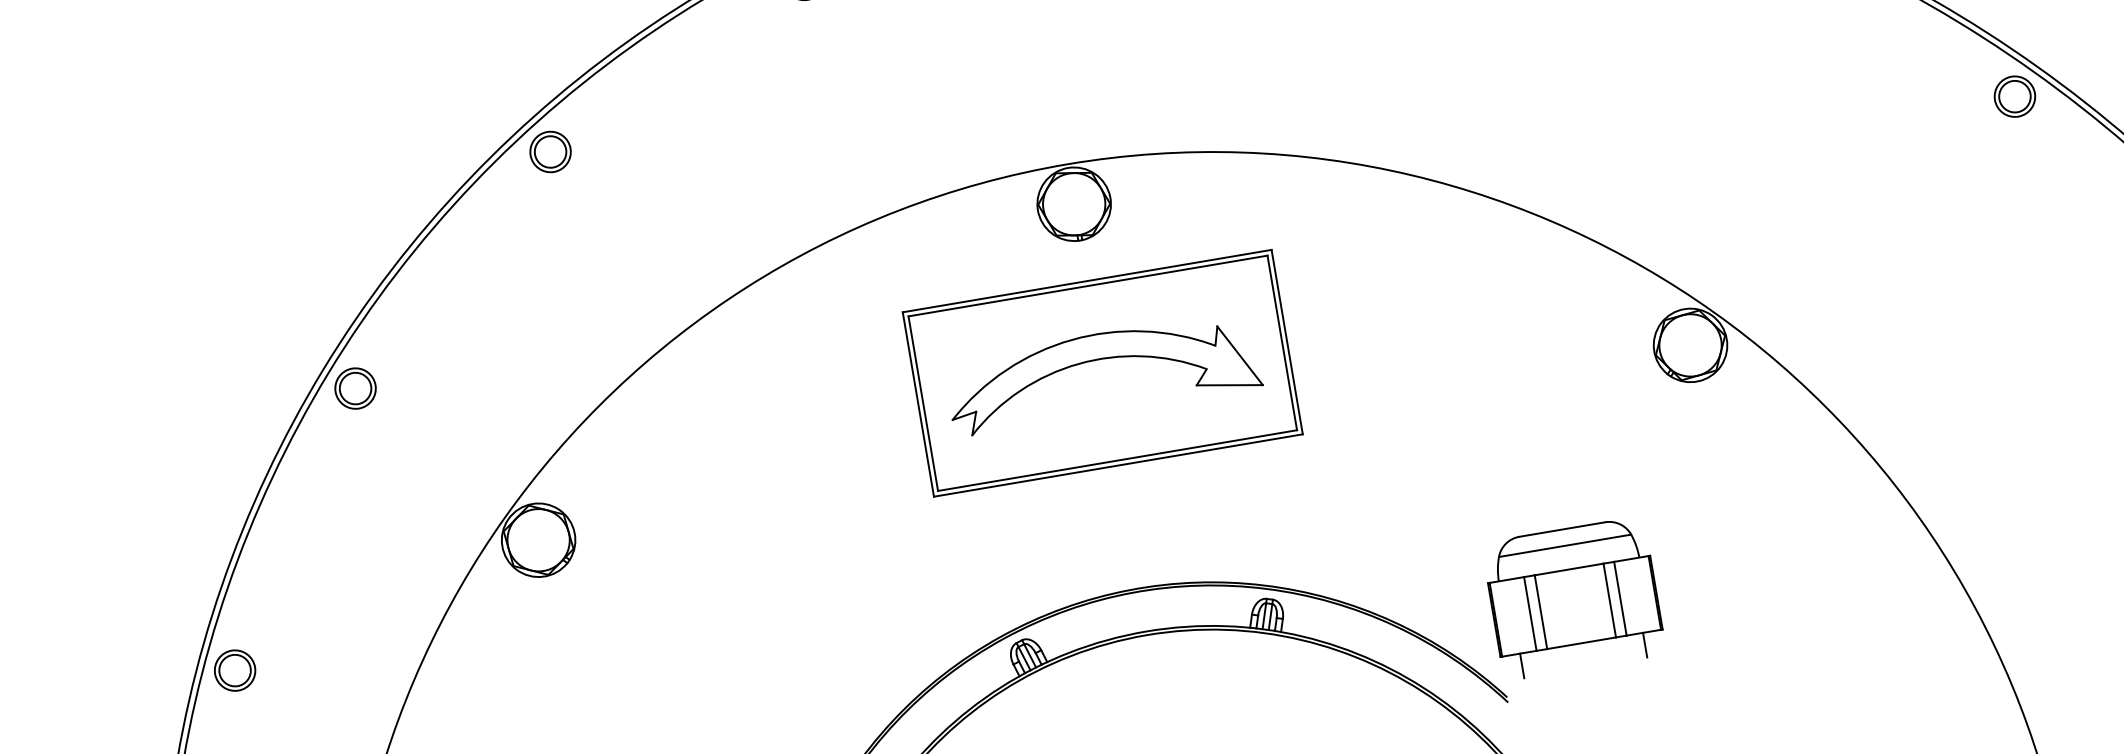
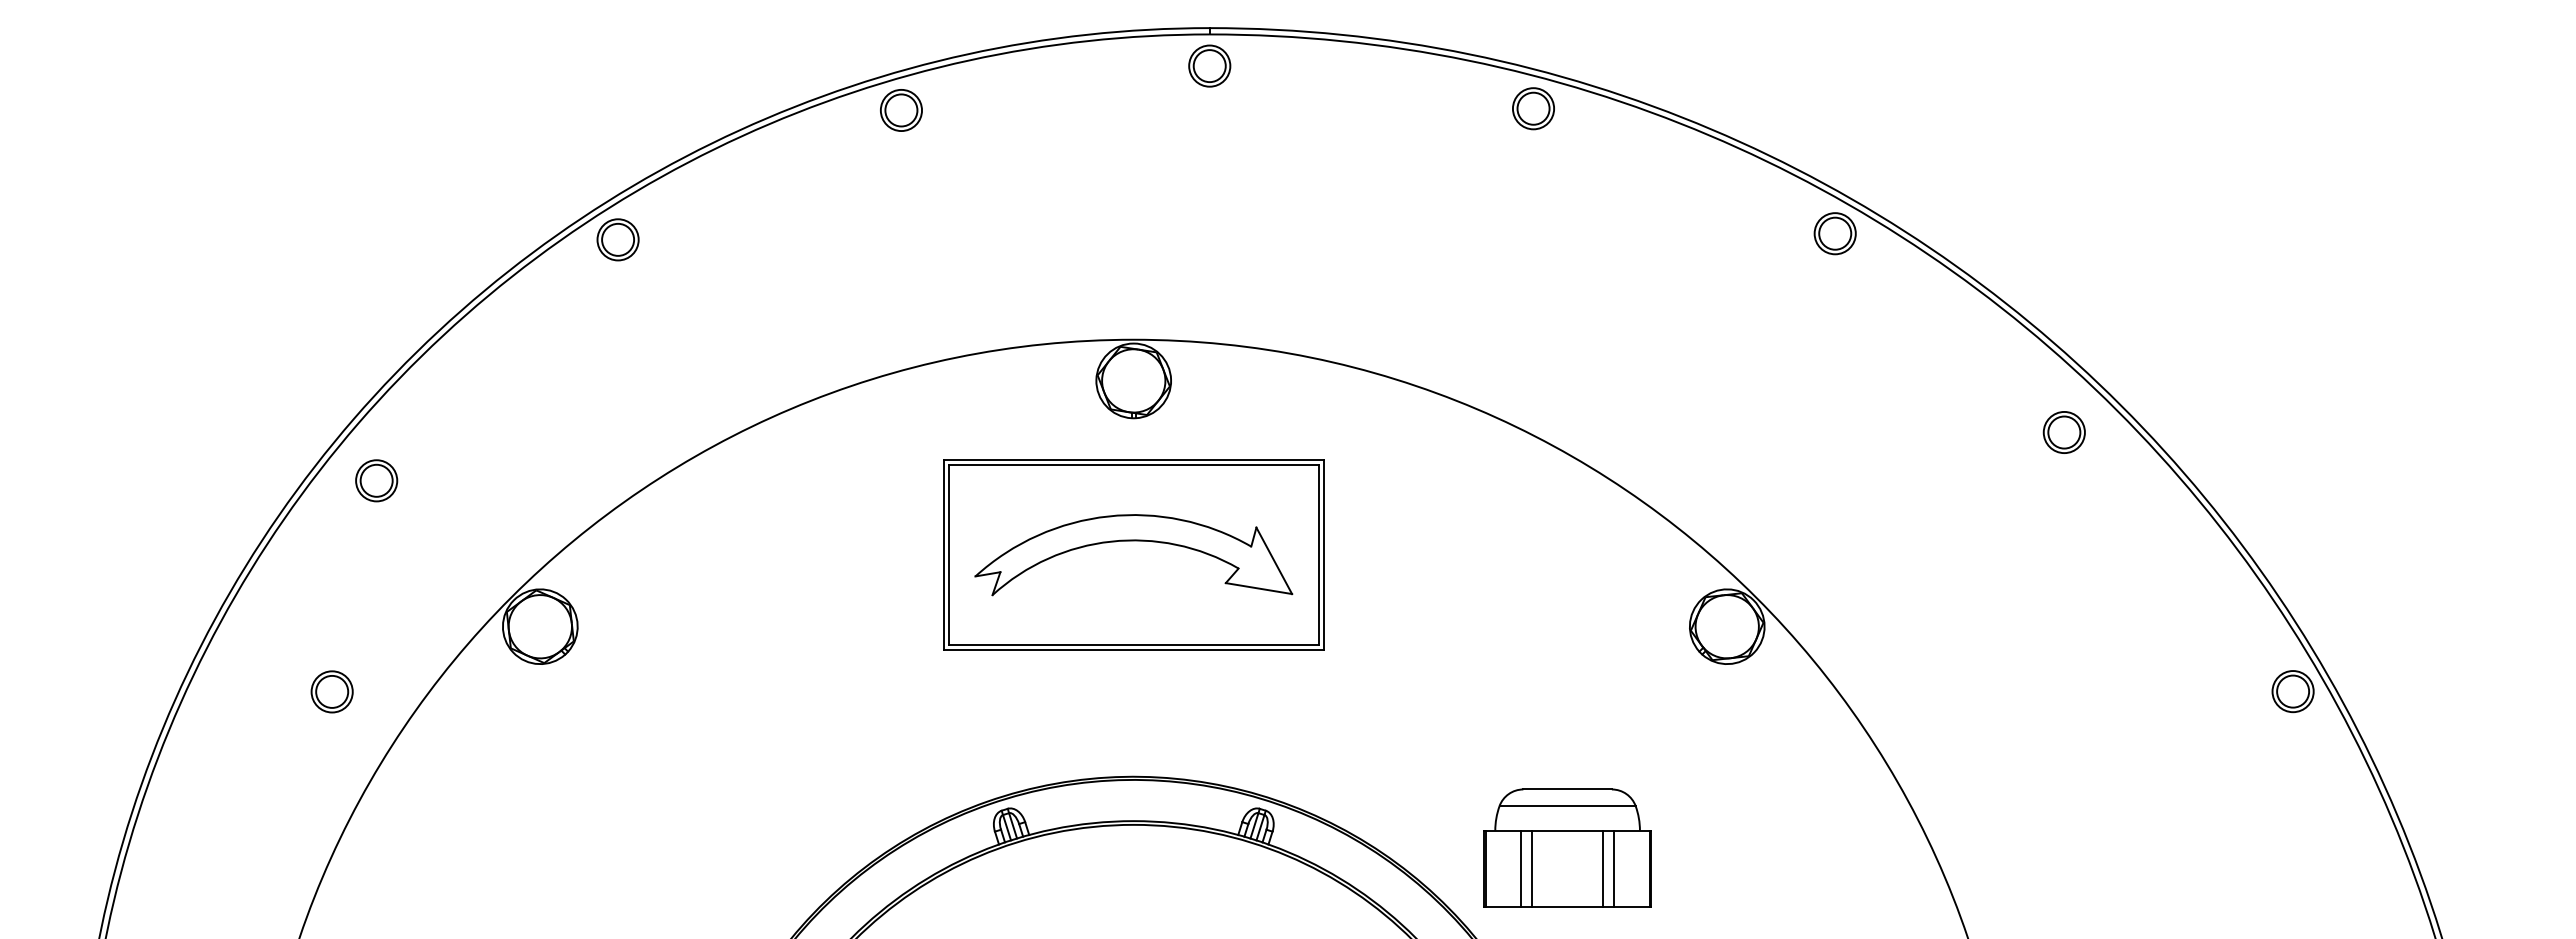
part: (2014, 96) -> (2063, 432), moved
part: (355, 388) -> (376, 480), moved
line: (1644, 644) -> (1630, 918), removed
line: (1522, 665) -> (1504, 918), removed
part: (234, 670) -> (331, 691), moved

